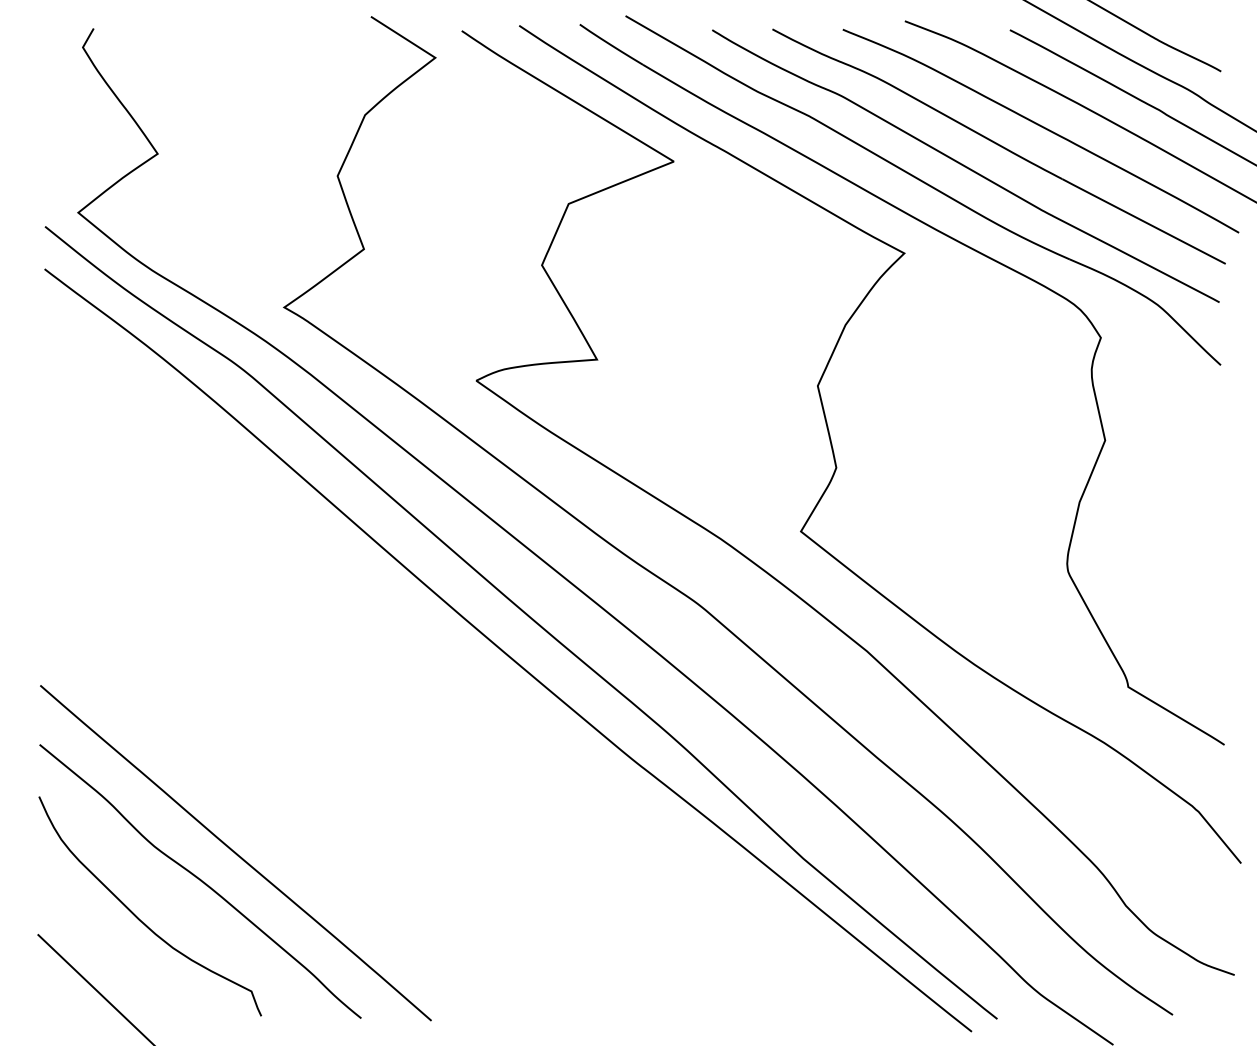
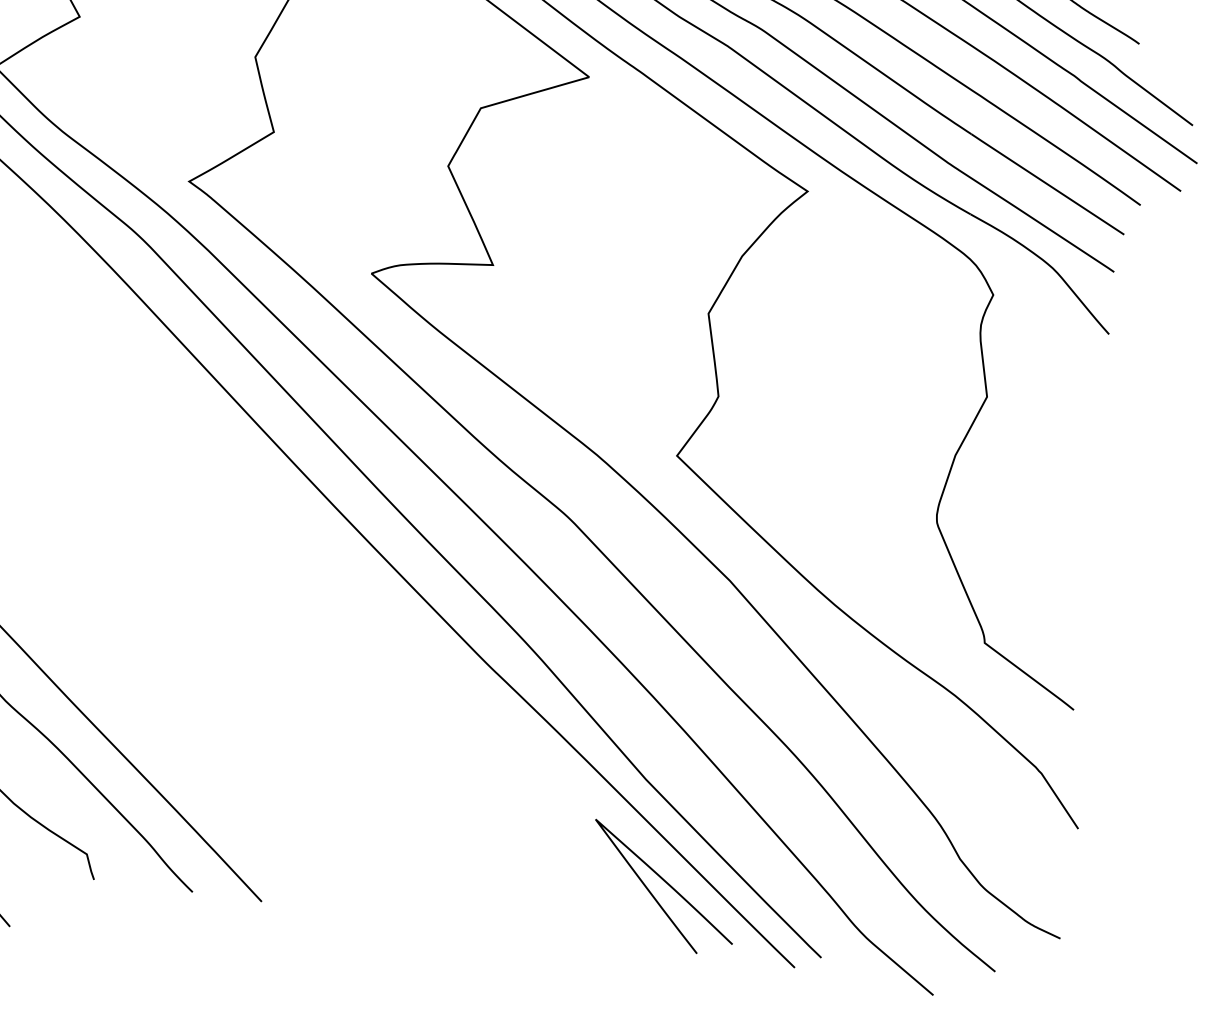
curve: (833, 960) -> (665, 883), added

